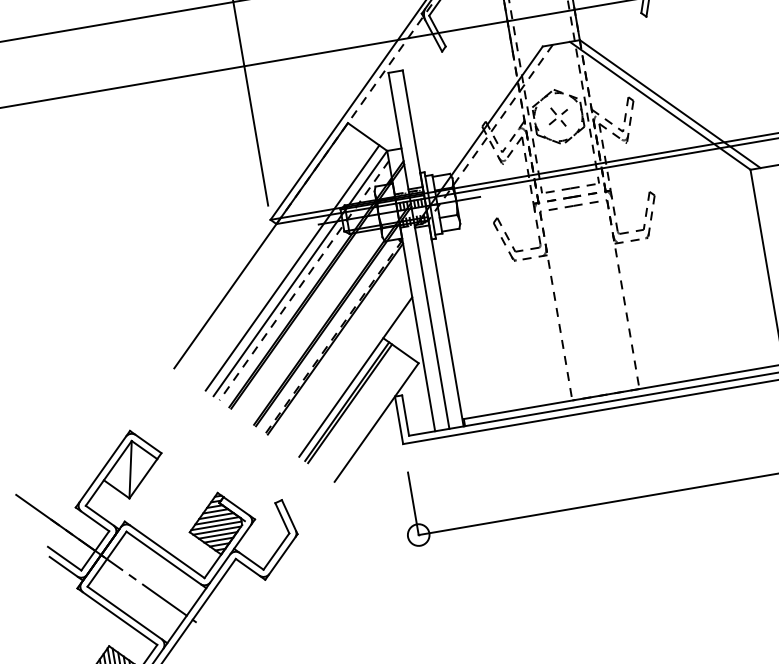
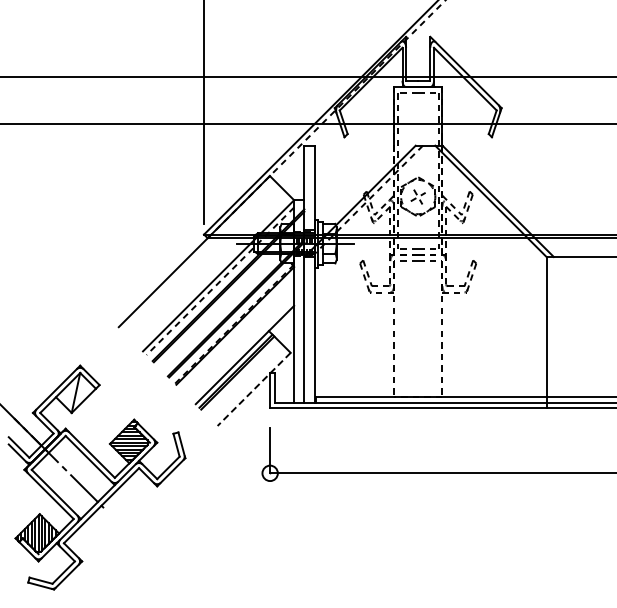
line: (292, 267) -> (213, 270), removed
line: (377, 422) -> (254, 389), solid -> dashed

